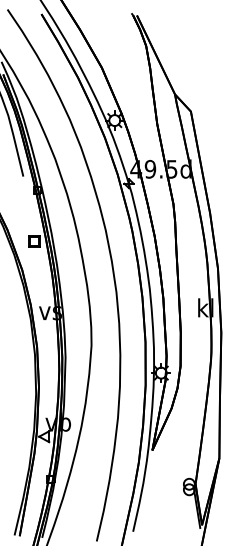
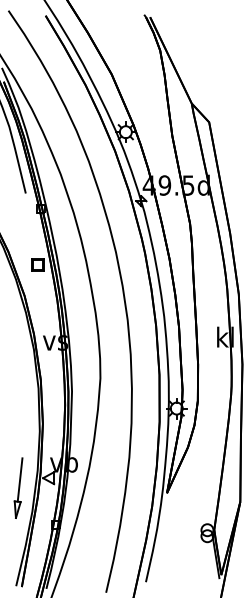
part: (16, 445) -> (18, 487), added

